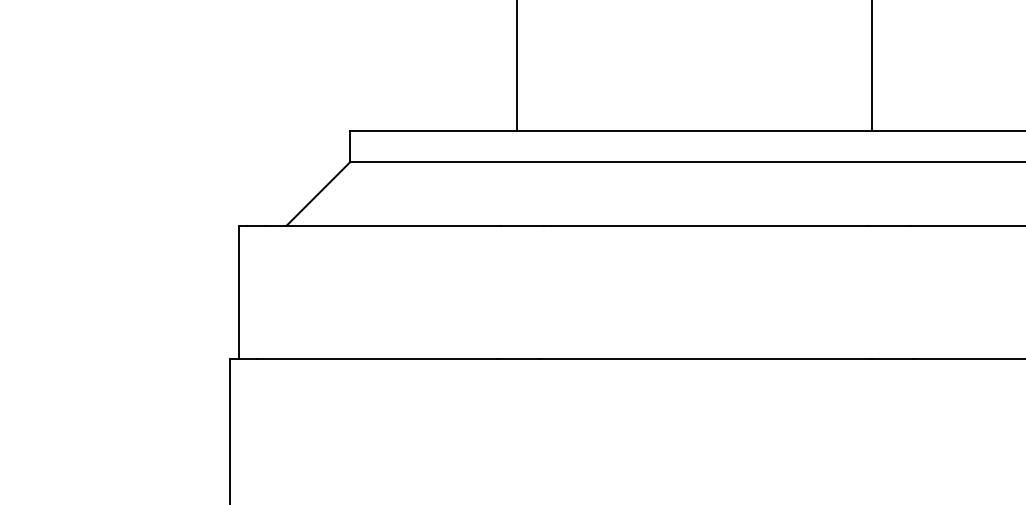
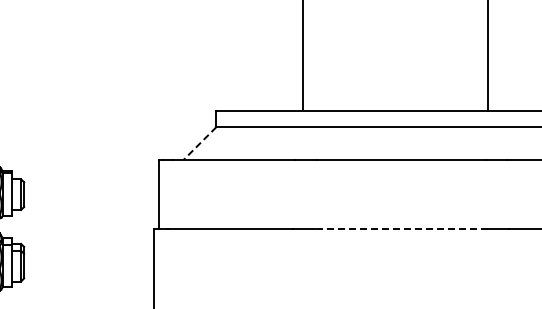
line: (317, 193) -> (199, 143), solid -> dashed
line: (706, 359) -> (401, 229), solid -> dashed

